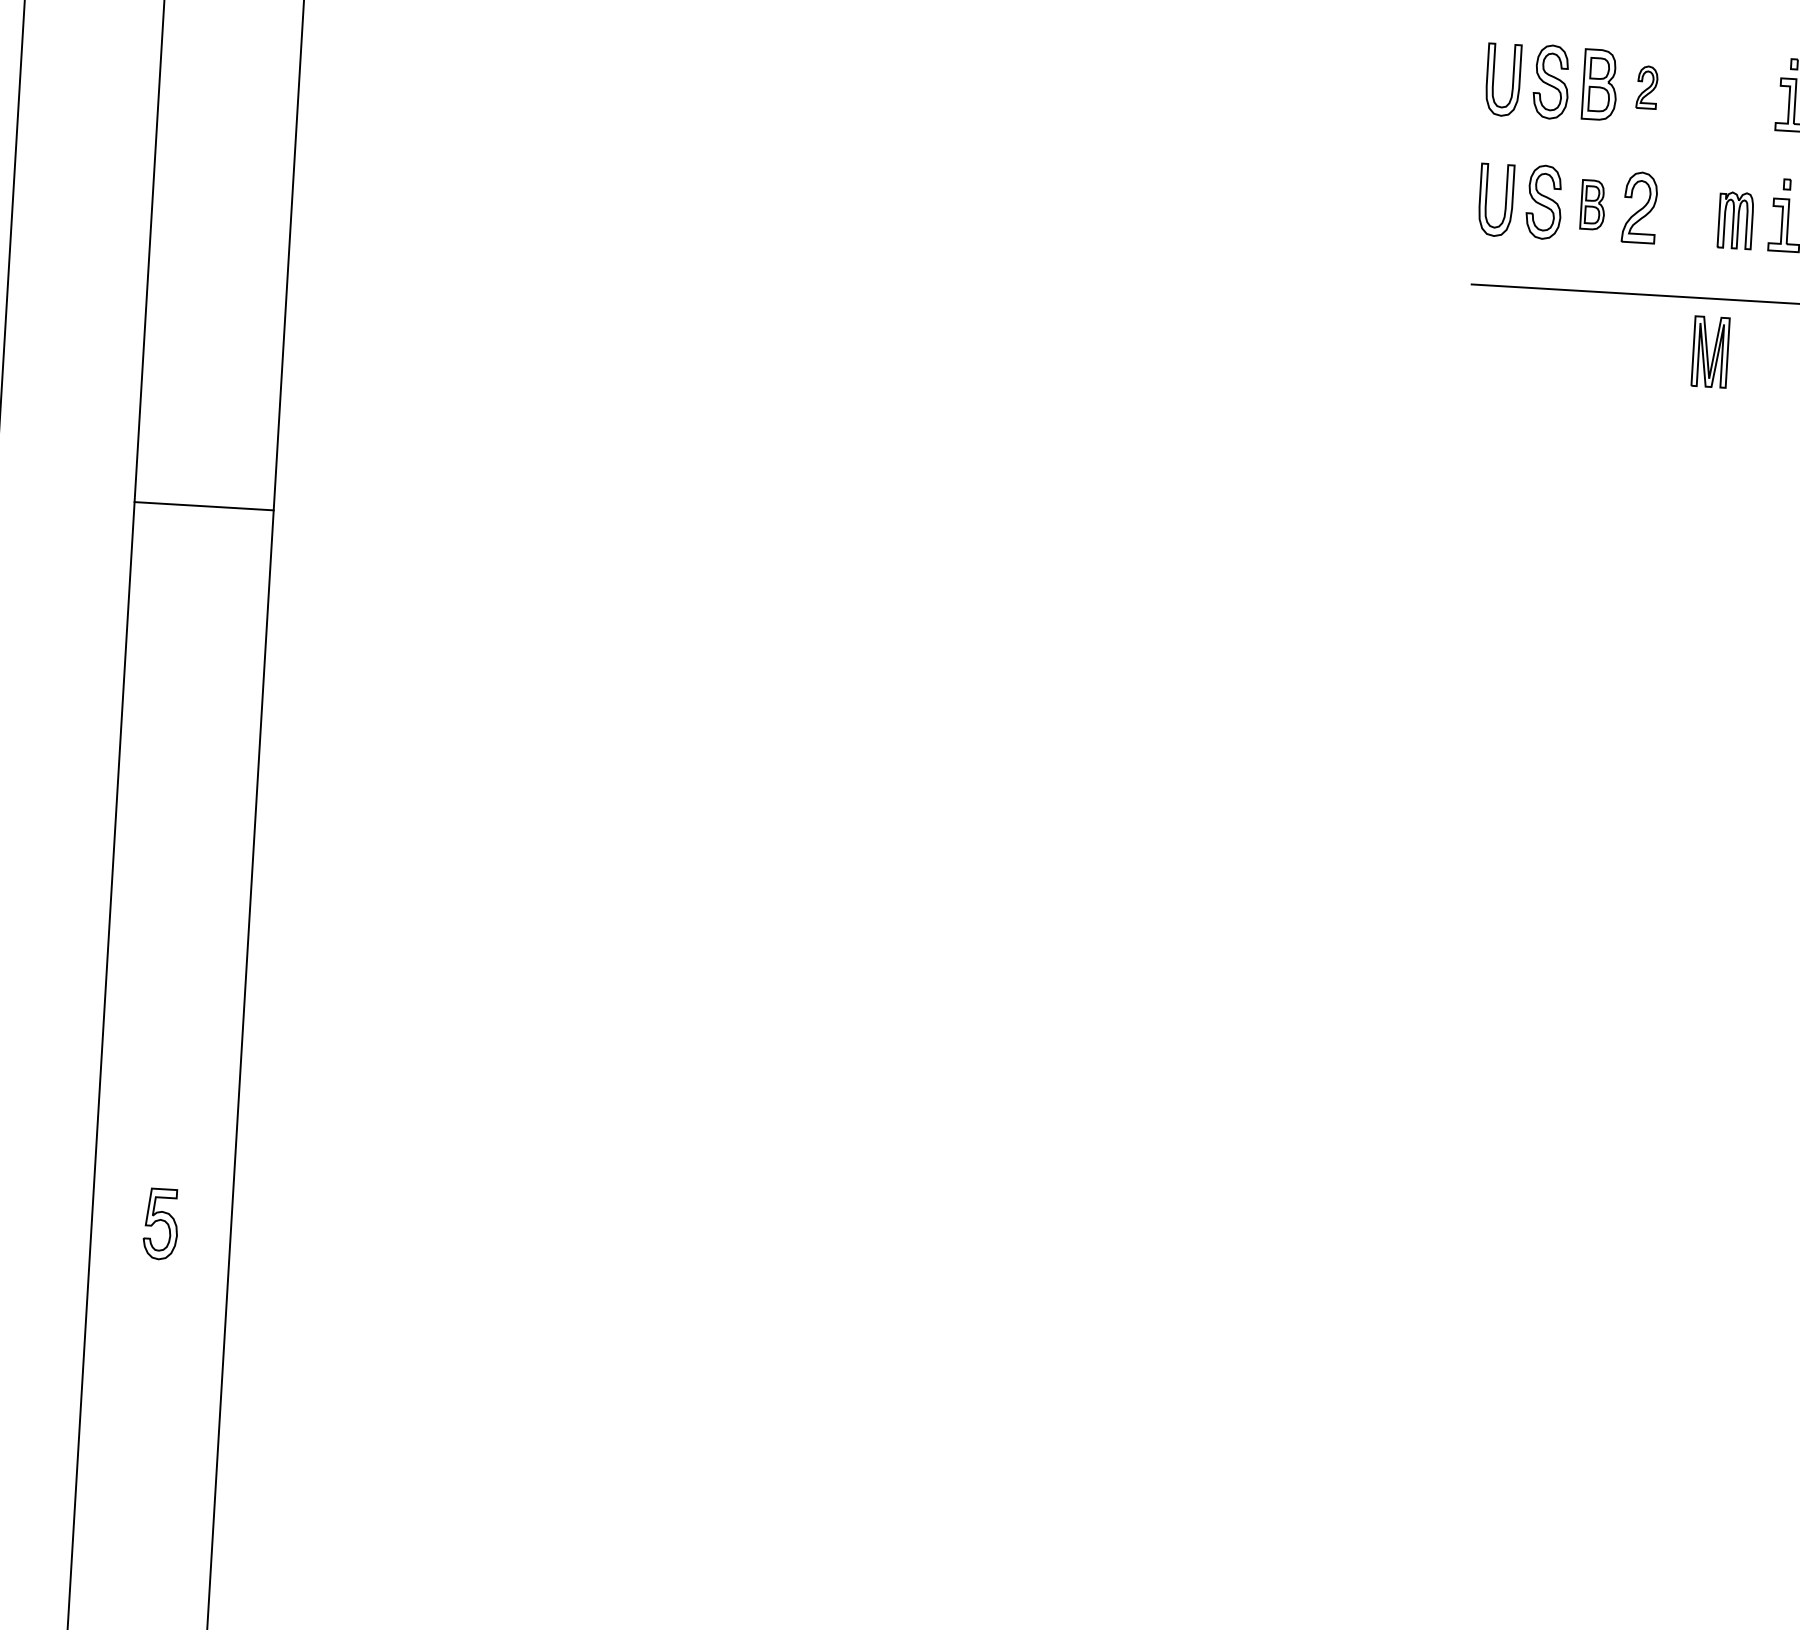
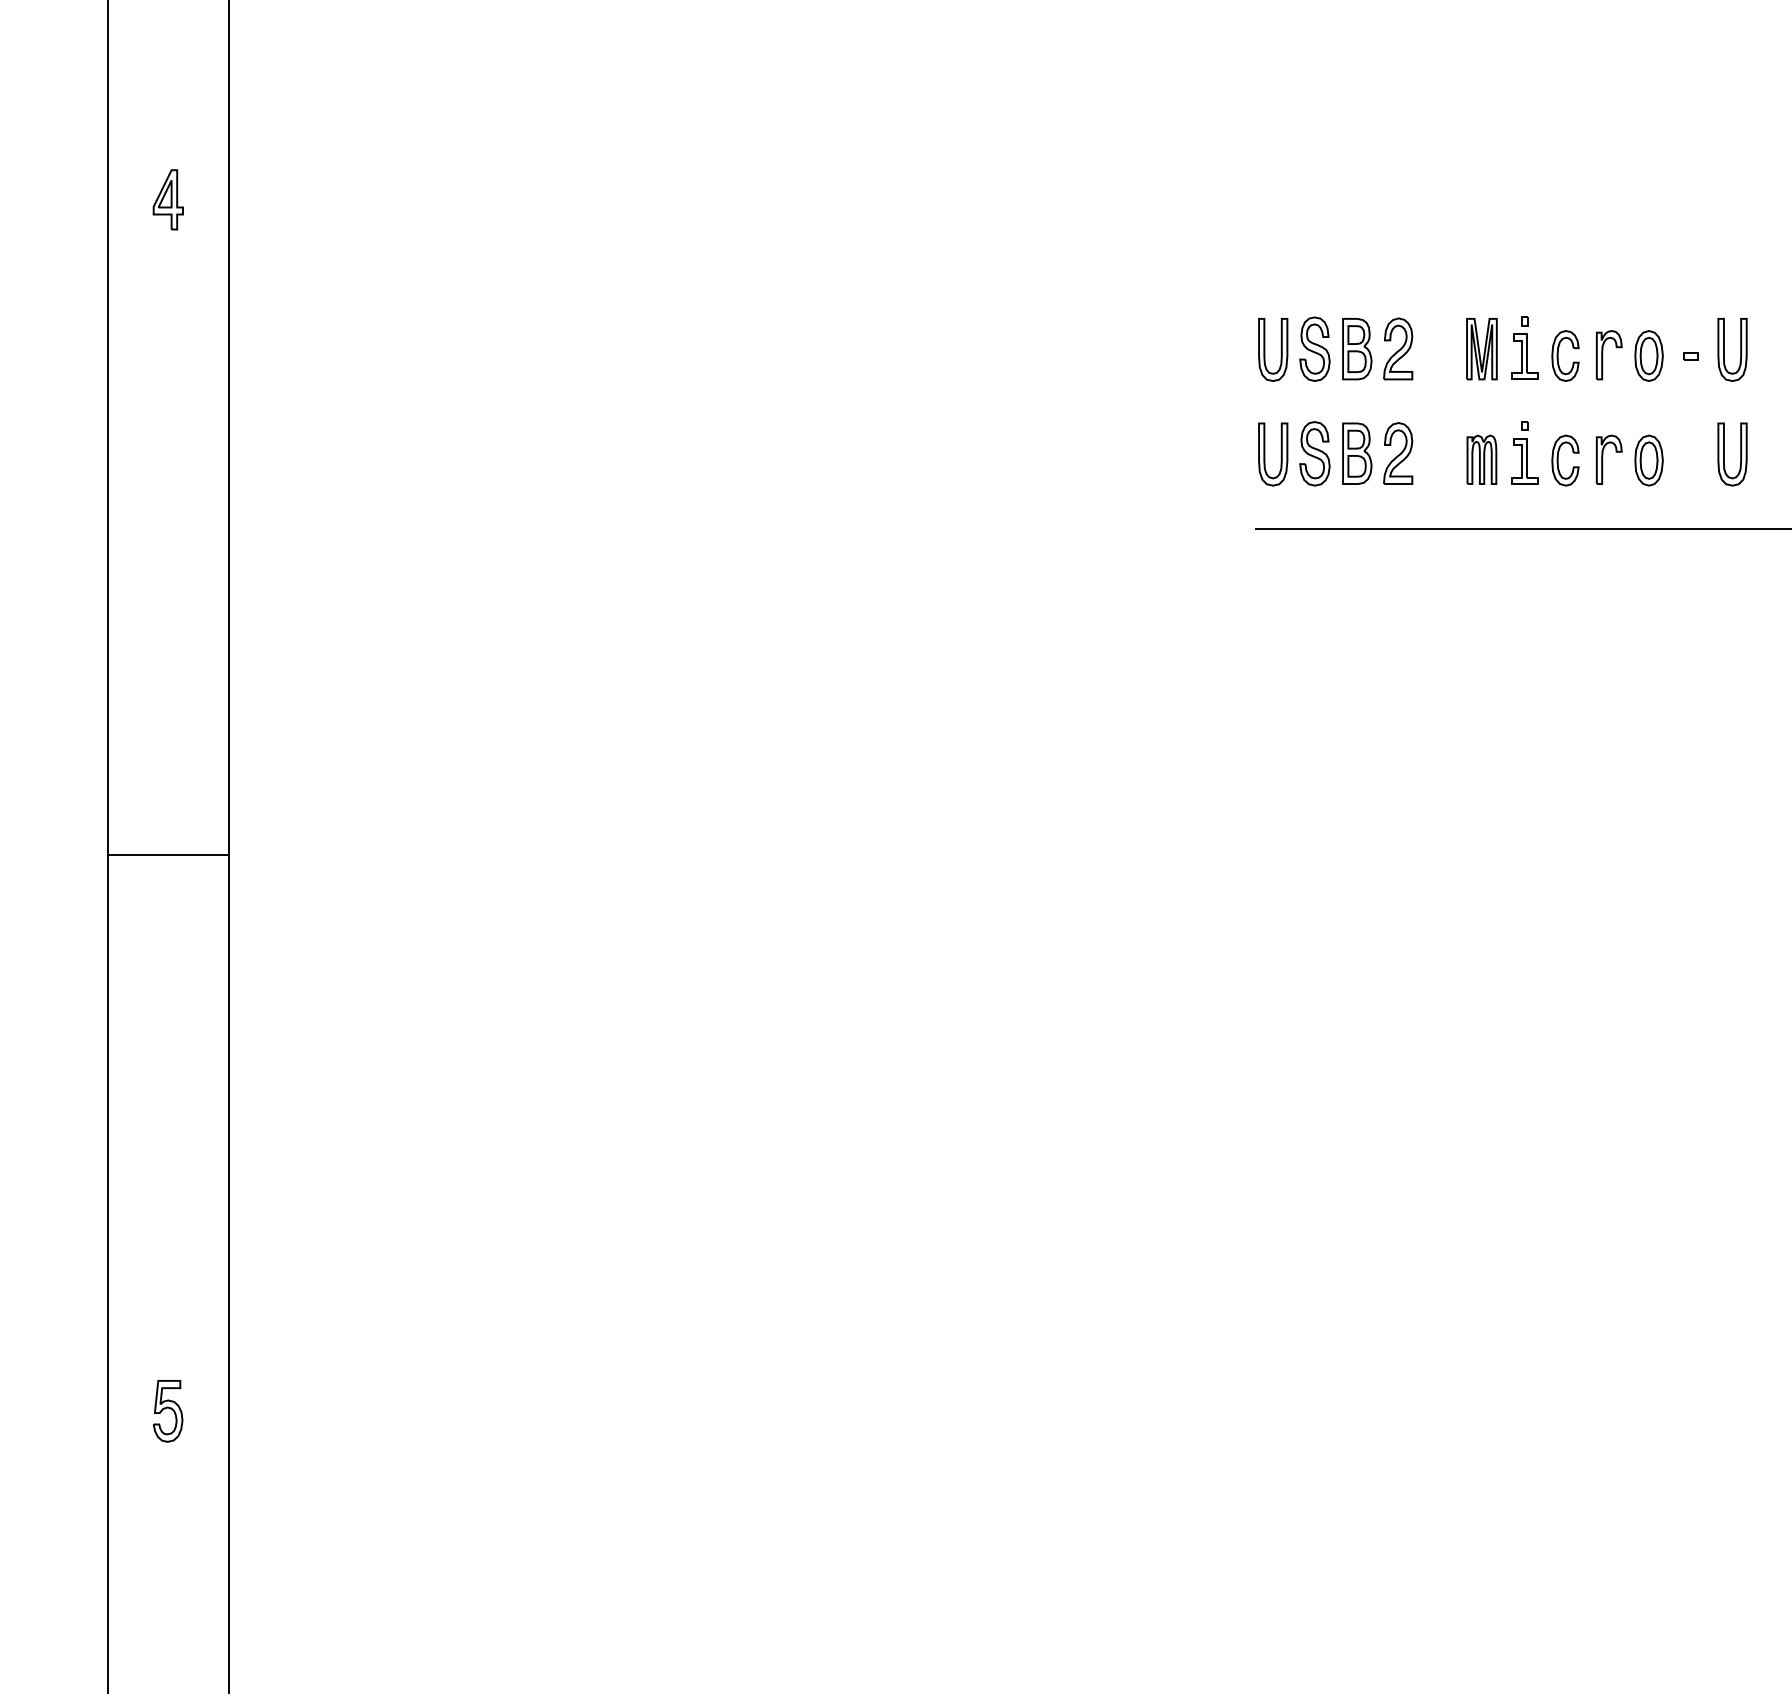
part: (1647, 86) -> (1398, 348), size x1.67
part: (1593, 204) -> (1357, 453), size x1.43
part: (1710, 352) -> (1481, 349), moved
line: (204, 506) -> (168, 855), moved

